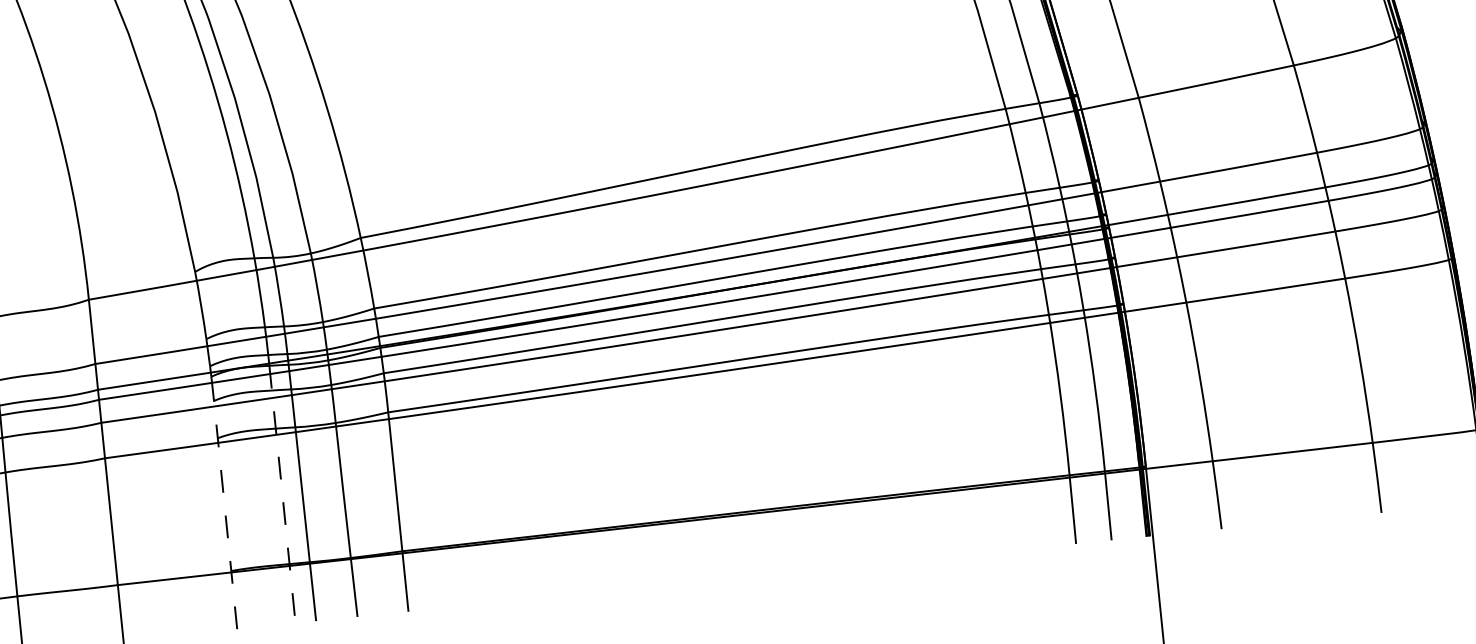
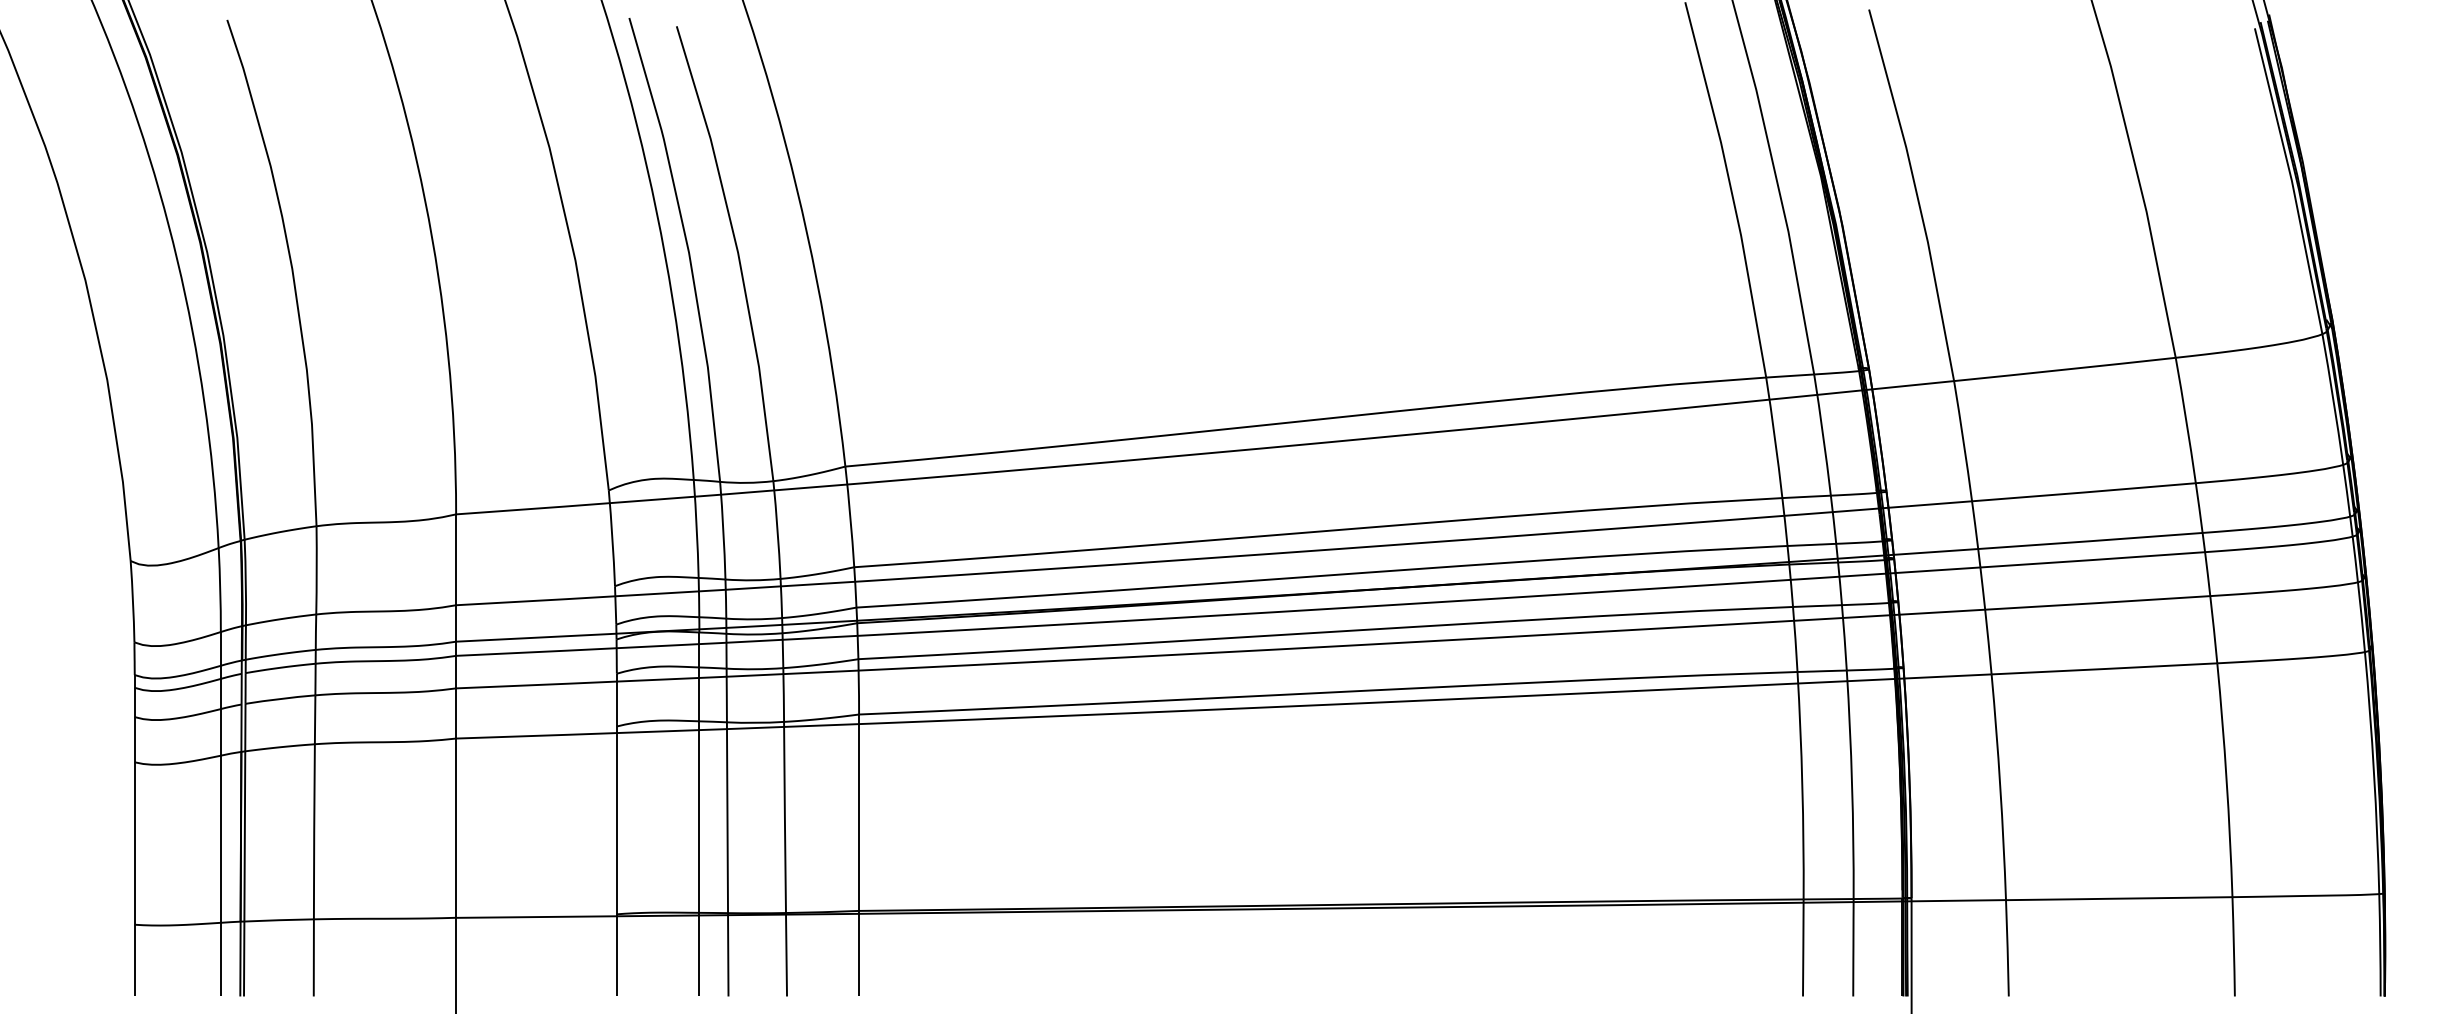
line: (282, 494) -> (699, 814), dashed -> solid
line: (225, 514) -> (616, 834), dashed -> solid

